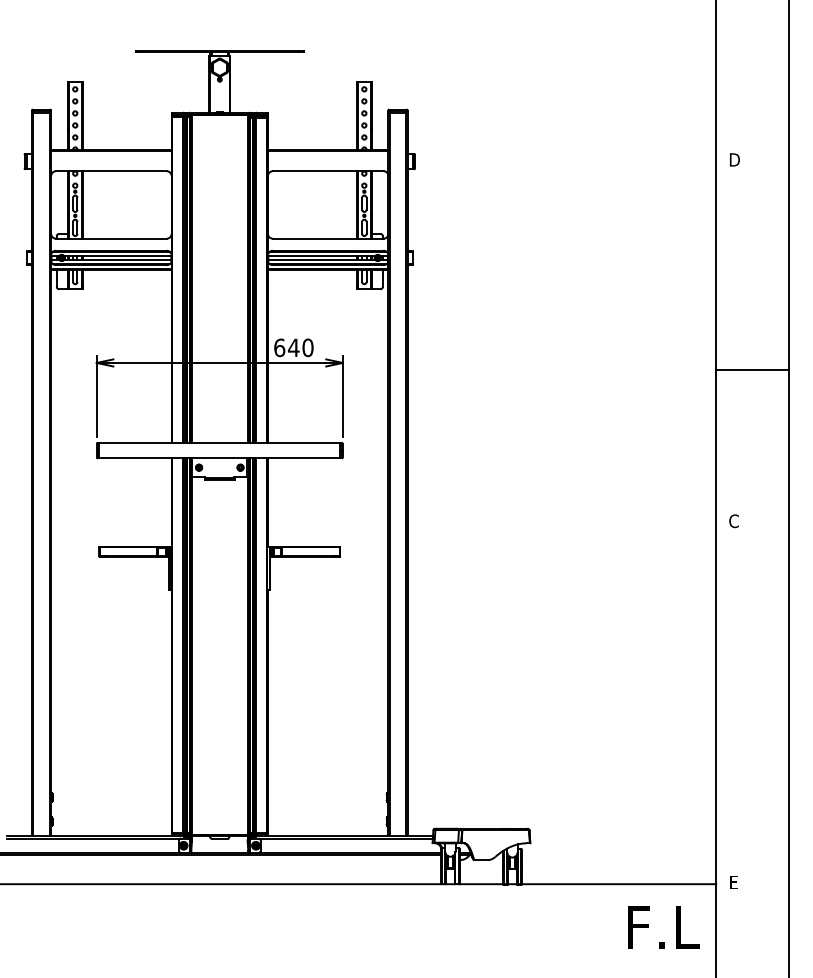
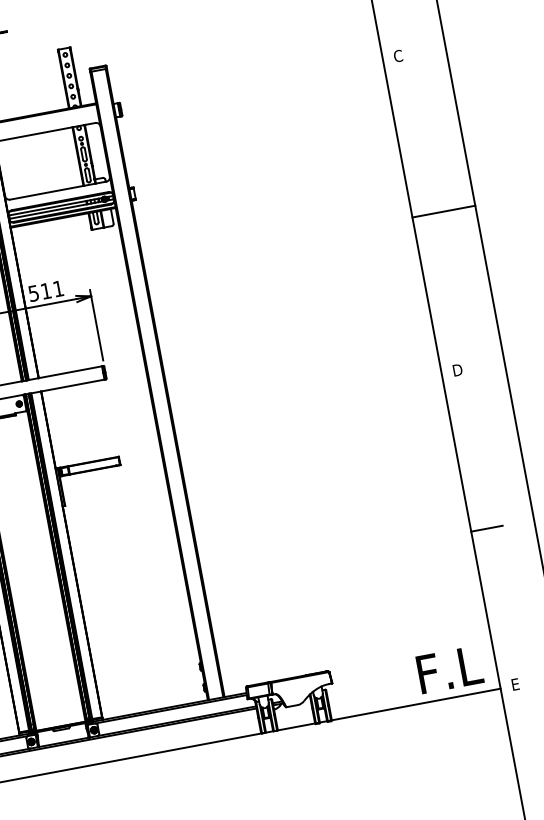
text: (734, 159) -> (398, 55), D -> C
text: (293, 347) -> (45, 290), 640 -> 511
line: (752, 370) -> (444, 211), moved
text: (734, 521) -> (457, 370), C -> D
line: (734, 703) -> (487, 528), added
text: (663, 927) -> (449, 669), moved

